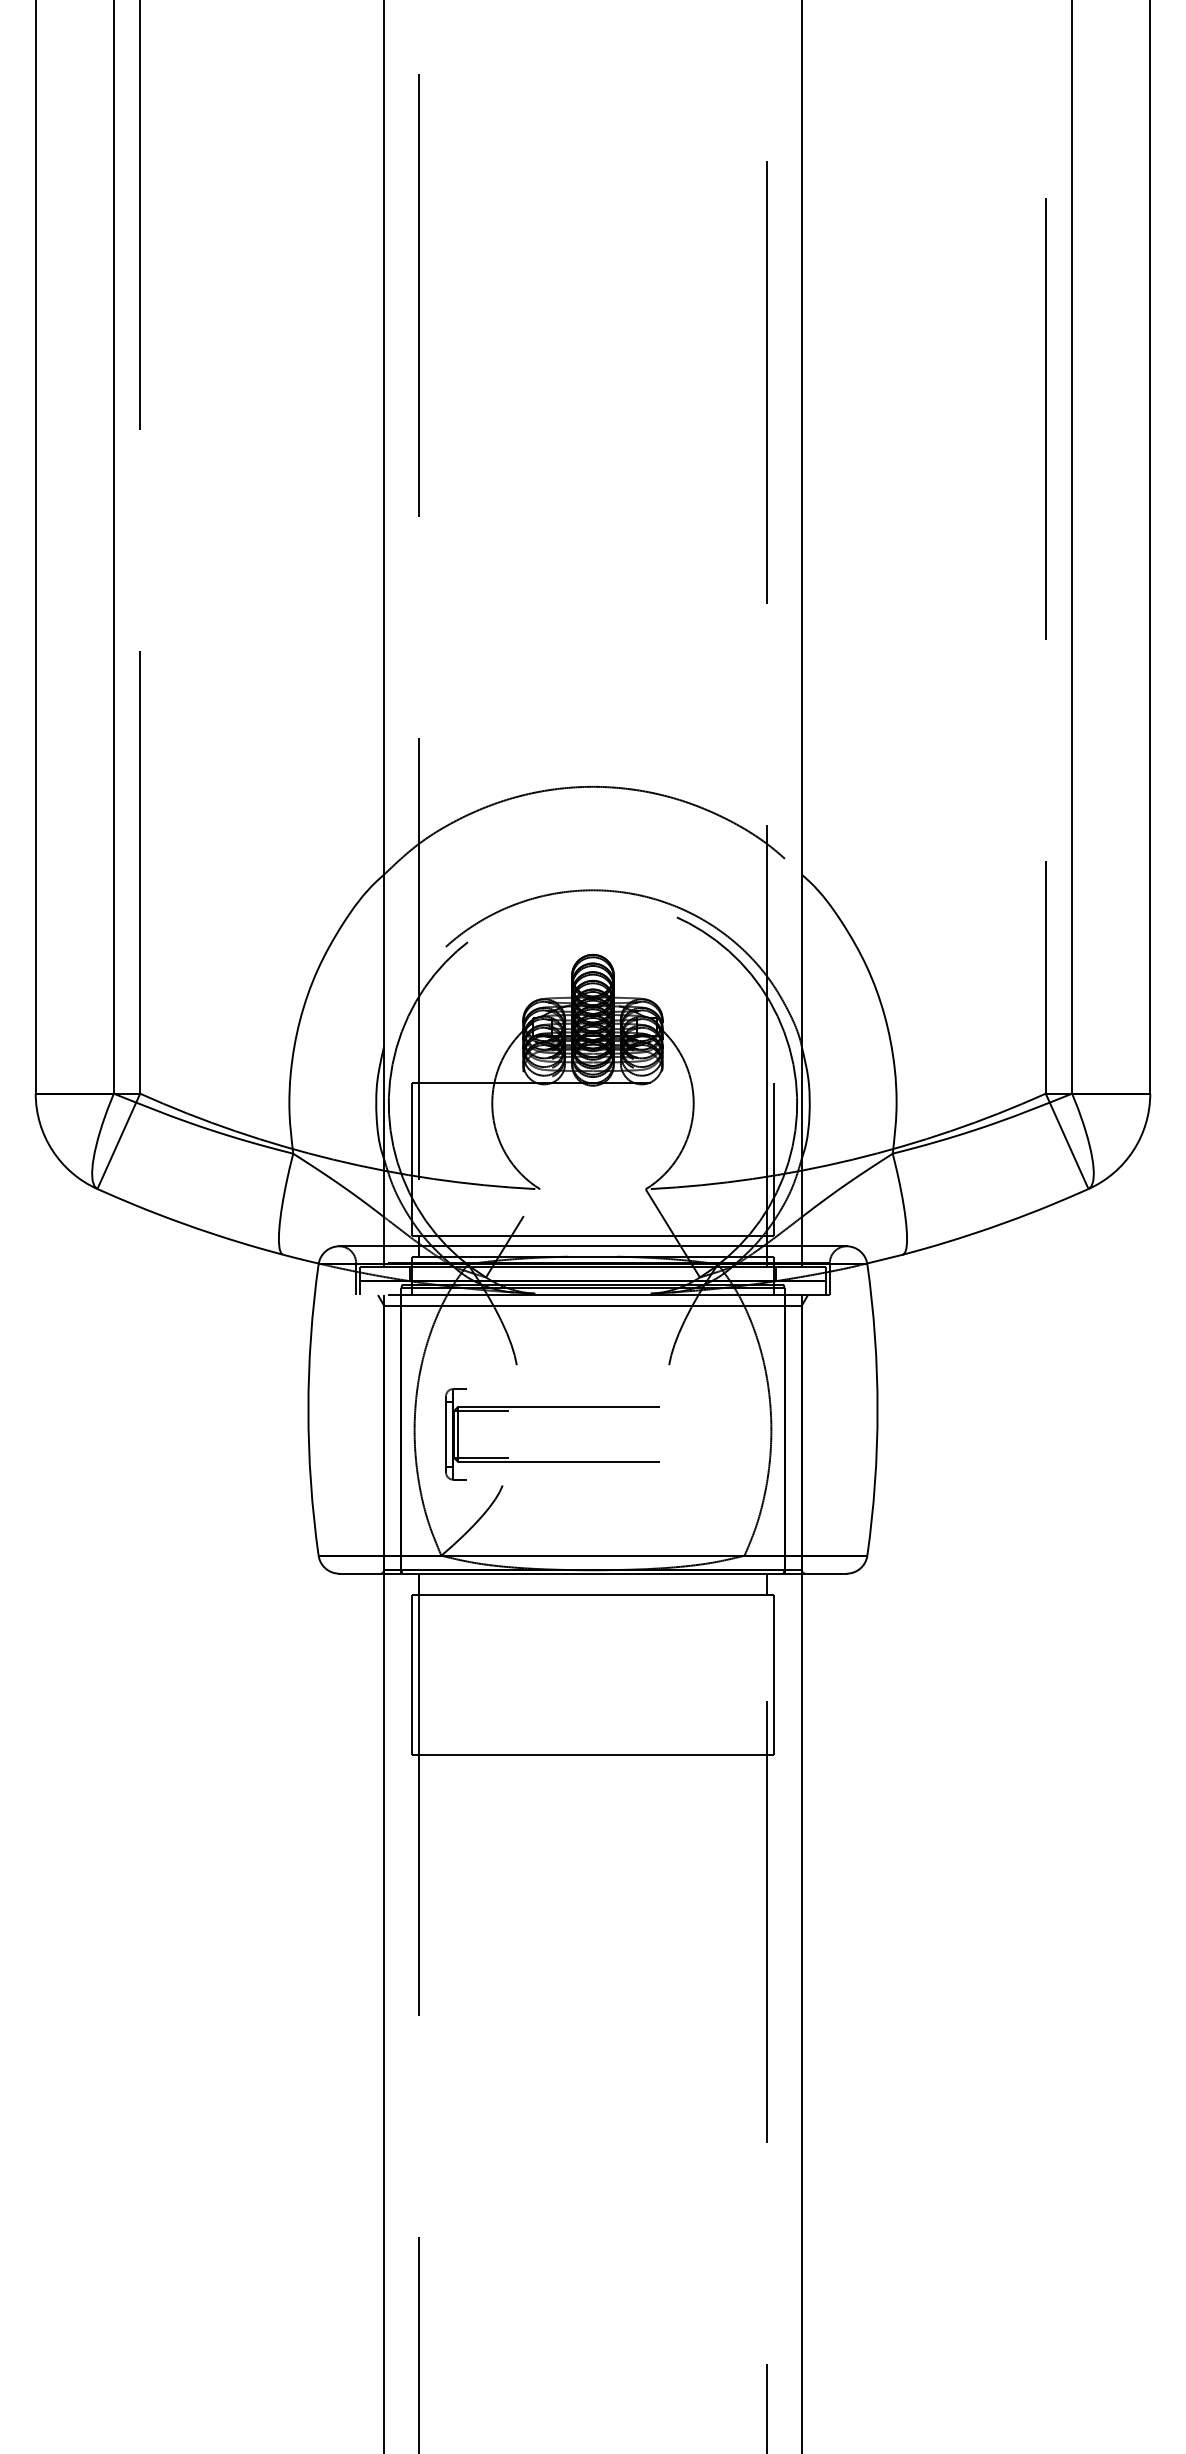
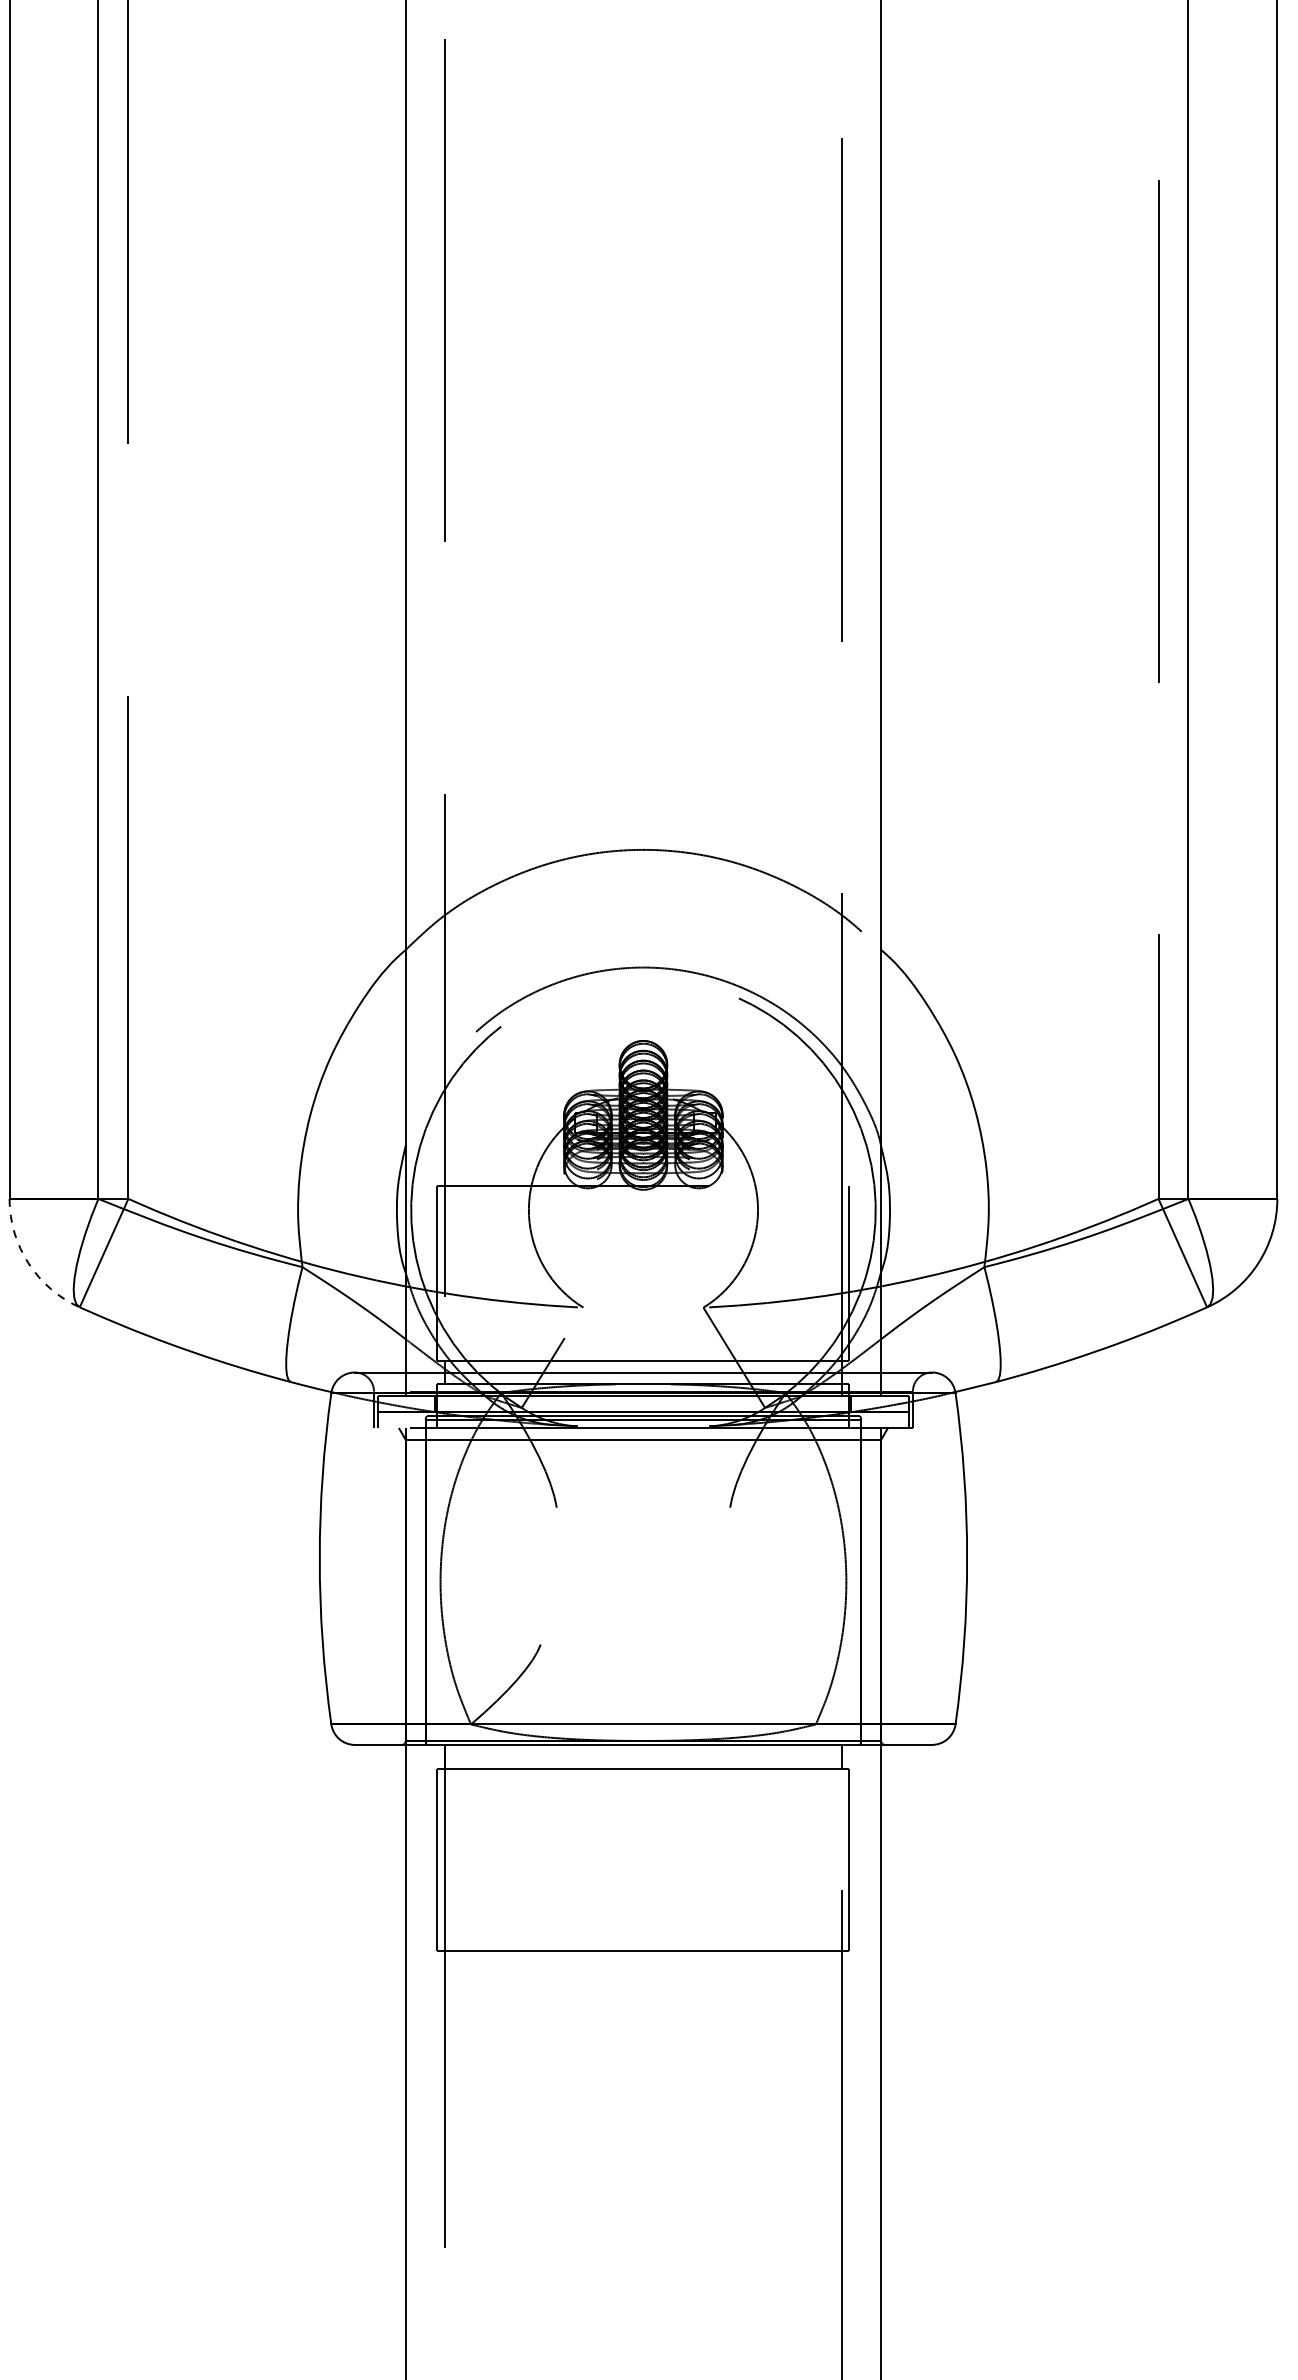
arc: (52, 1150) -> (28, 1263), solid -> dashed
part: (552, 1407) -> (597, 1555), removed

